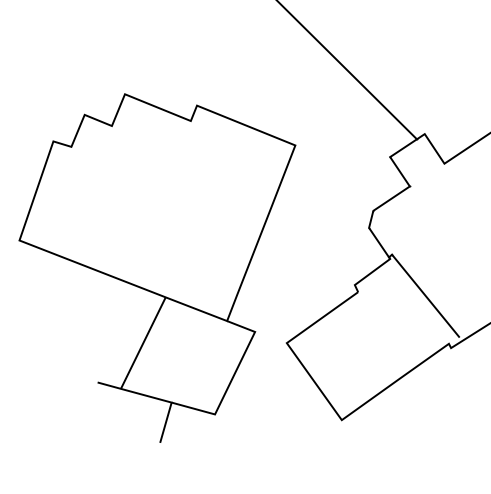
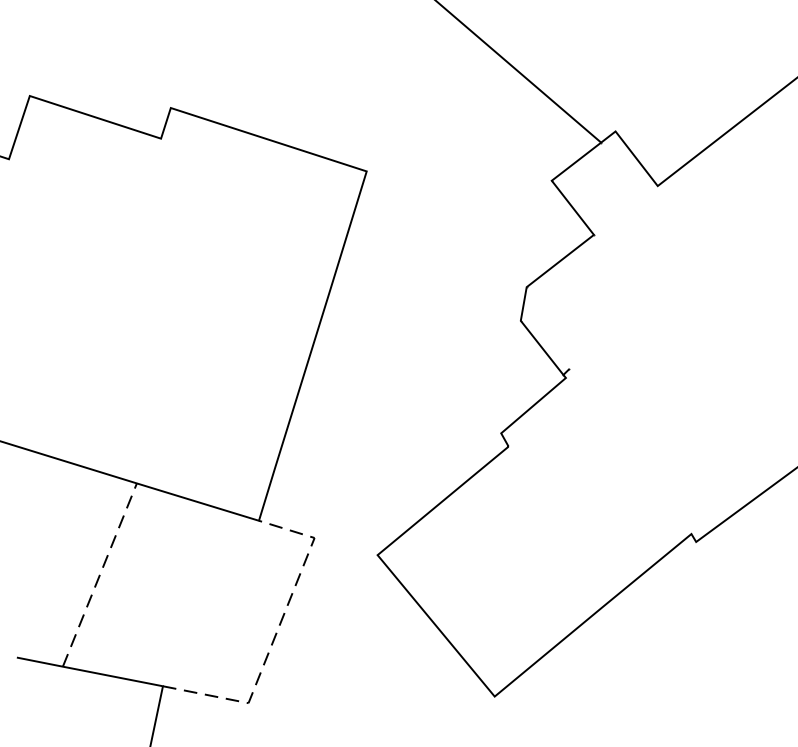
line: (425, 295) -> (639, 443), removed
line: (143, 343) -> (100, 575), solid -> dashed
line: (232, 379) -> (277, 633), solid -> dashed

